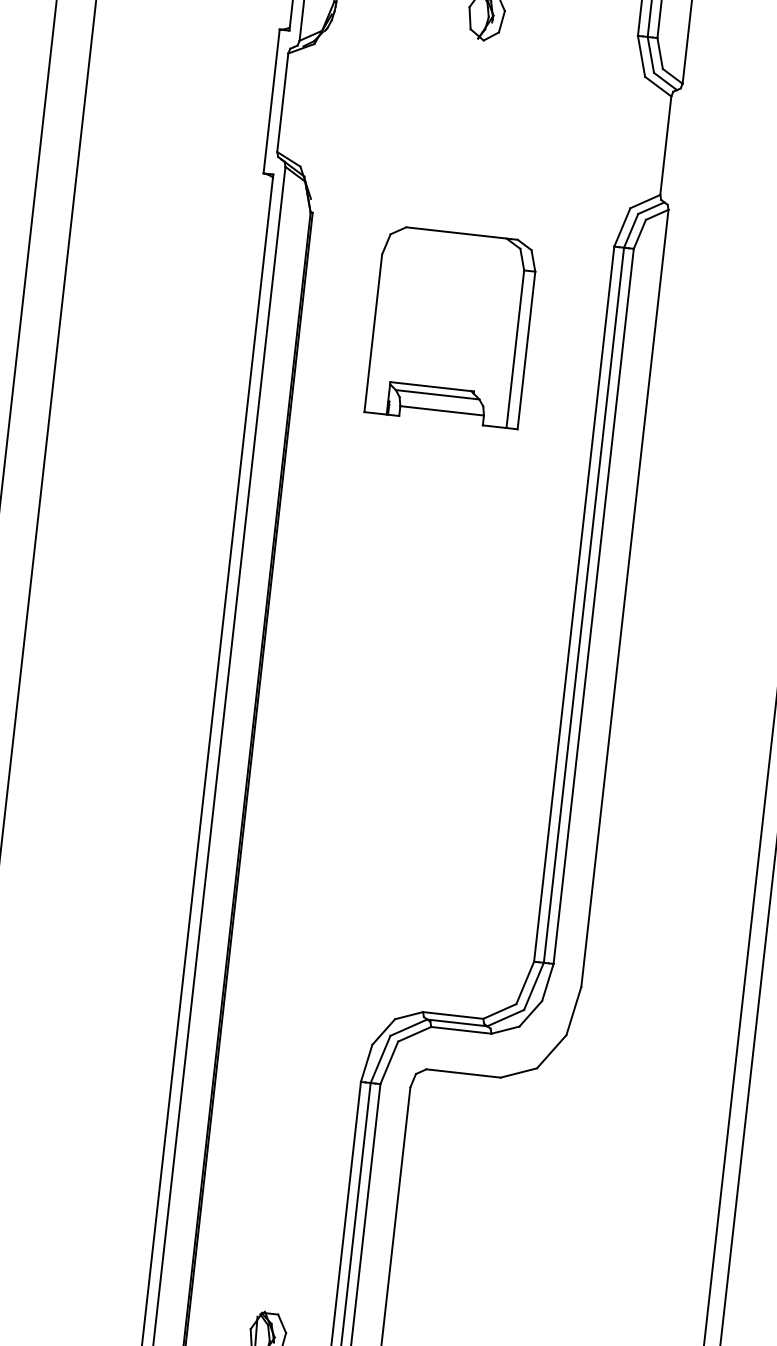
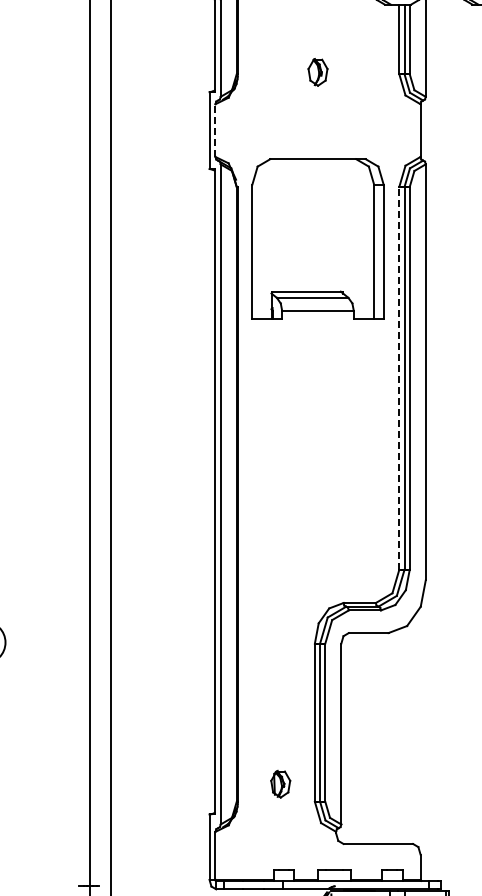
line: (282, 102) -> (215, 130), solid -> dashed
part: (450, 325) -> (317, 238), size x1.6
line: (574, 602) -> (399, 377), solid -> dashed

